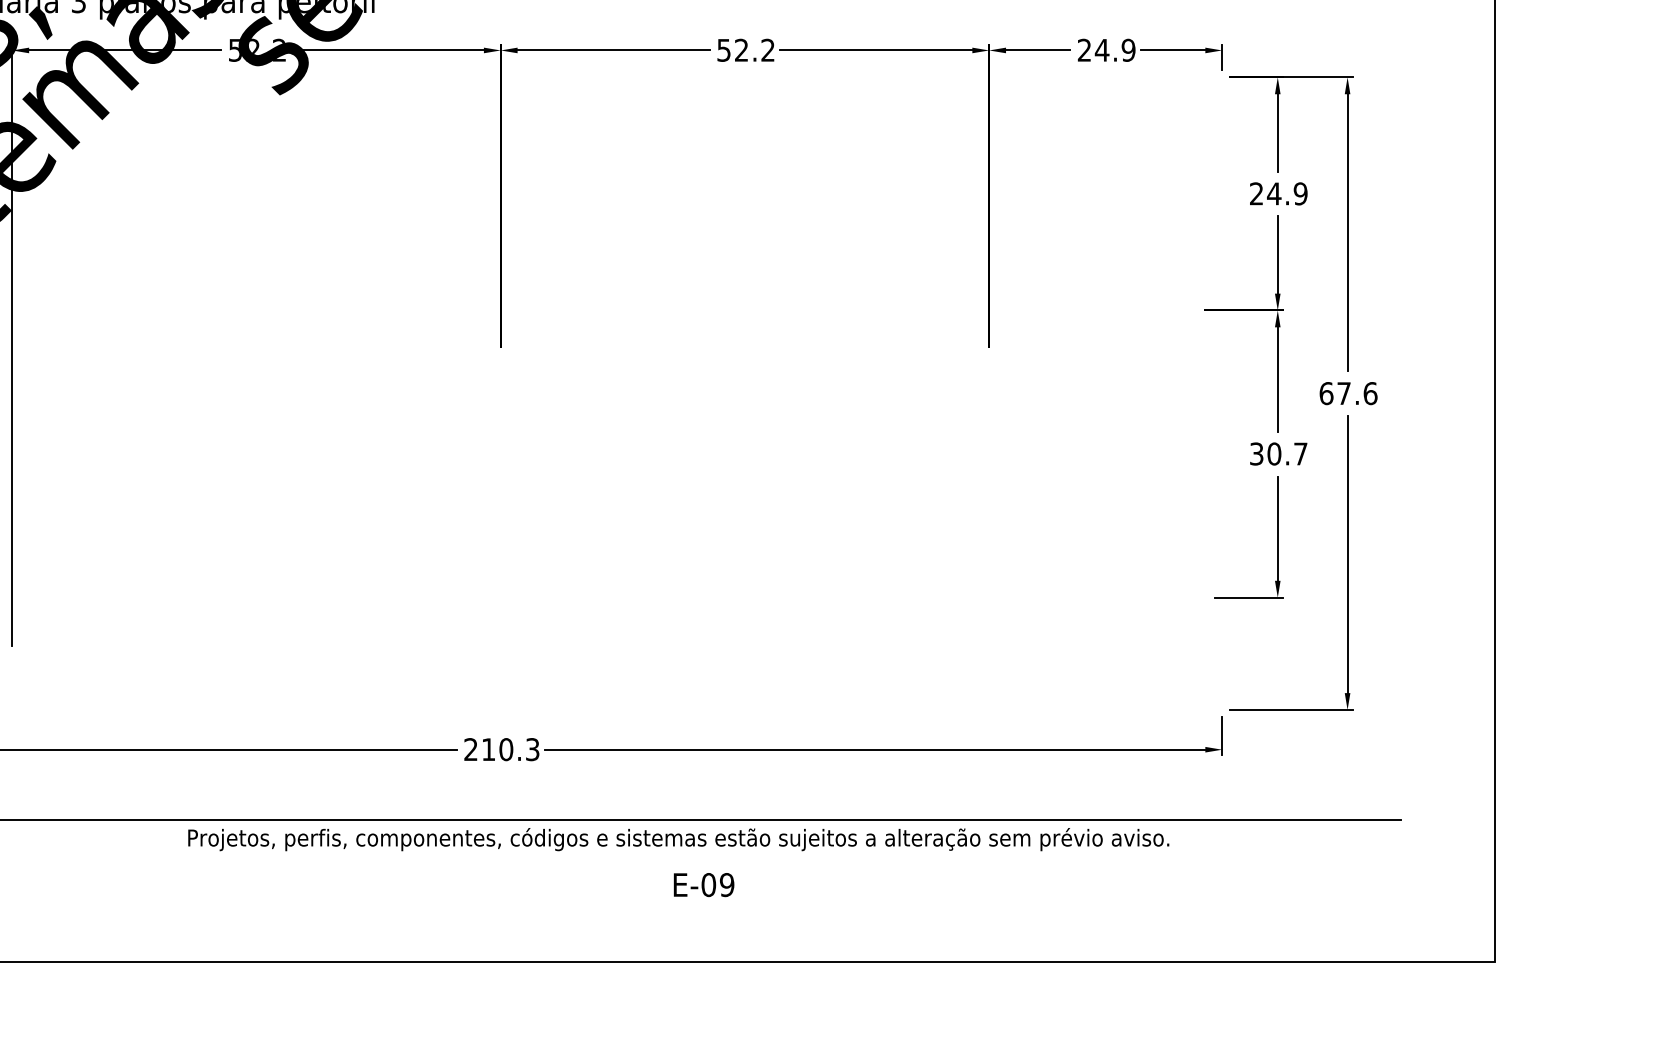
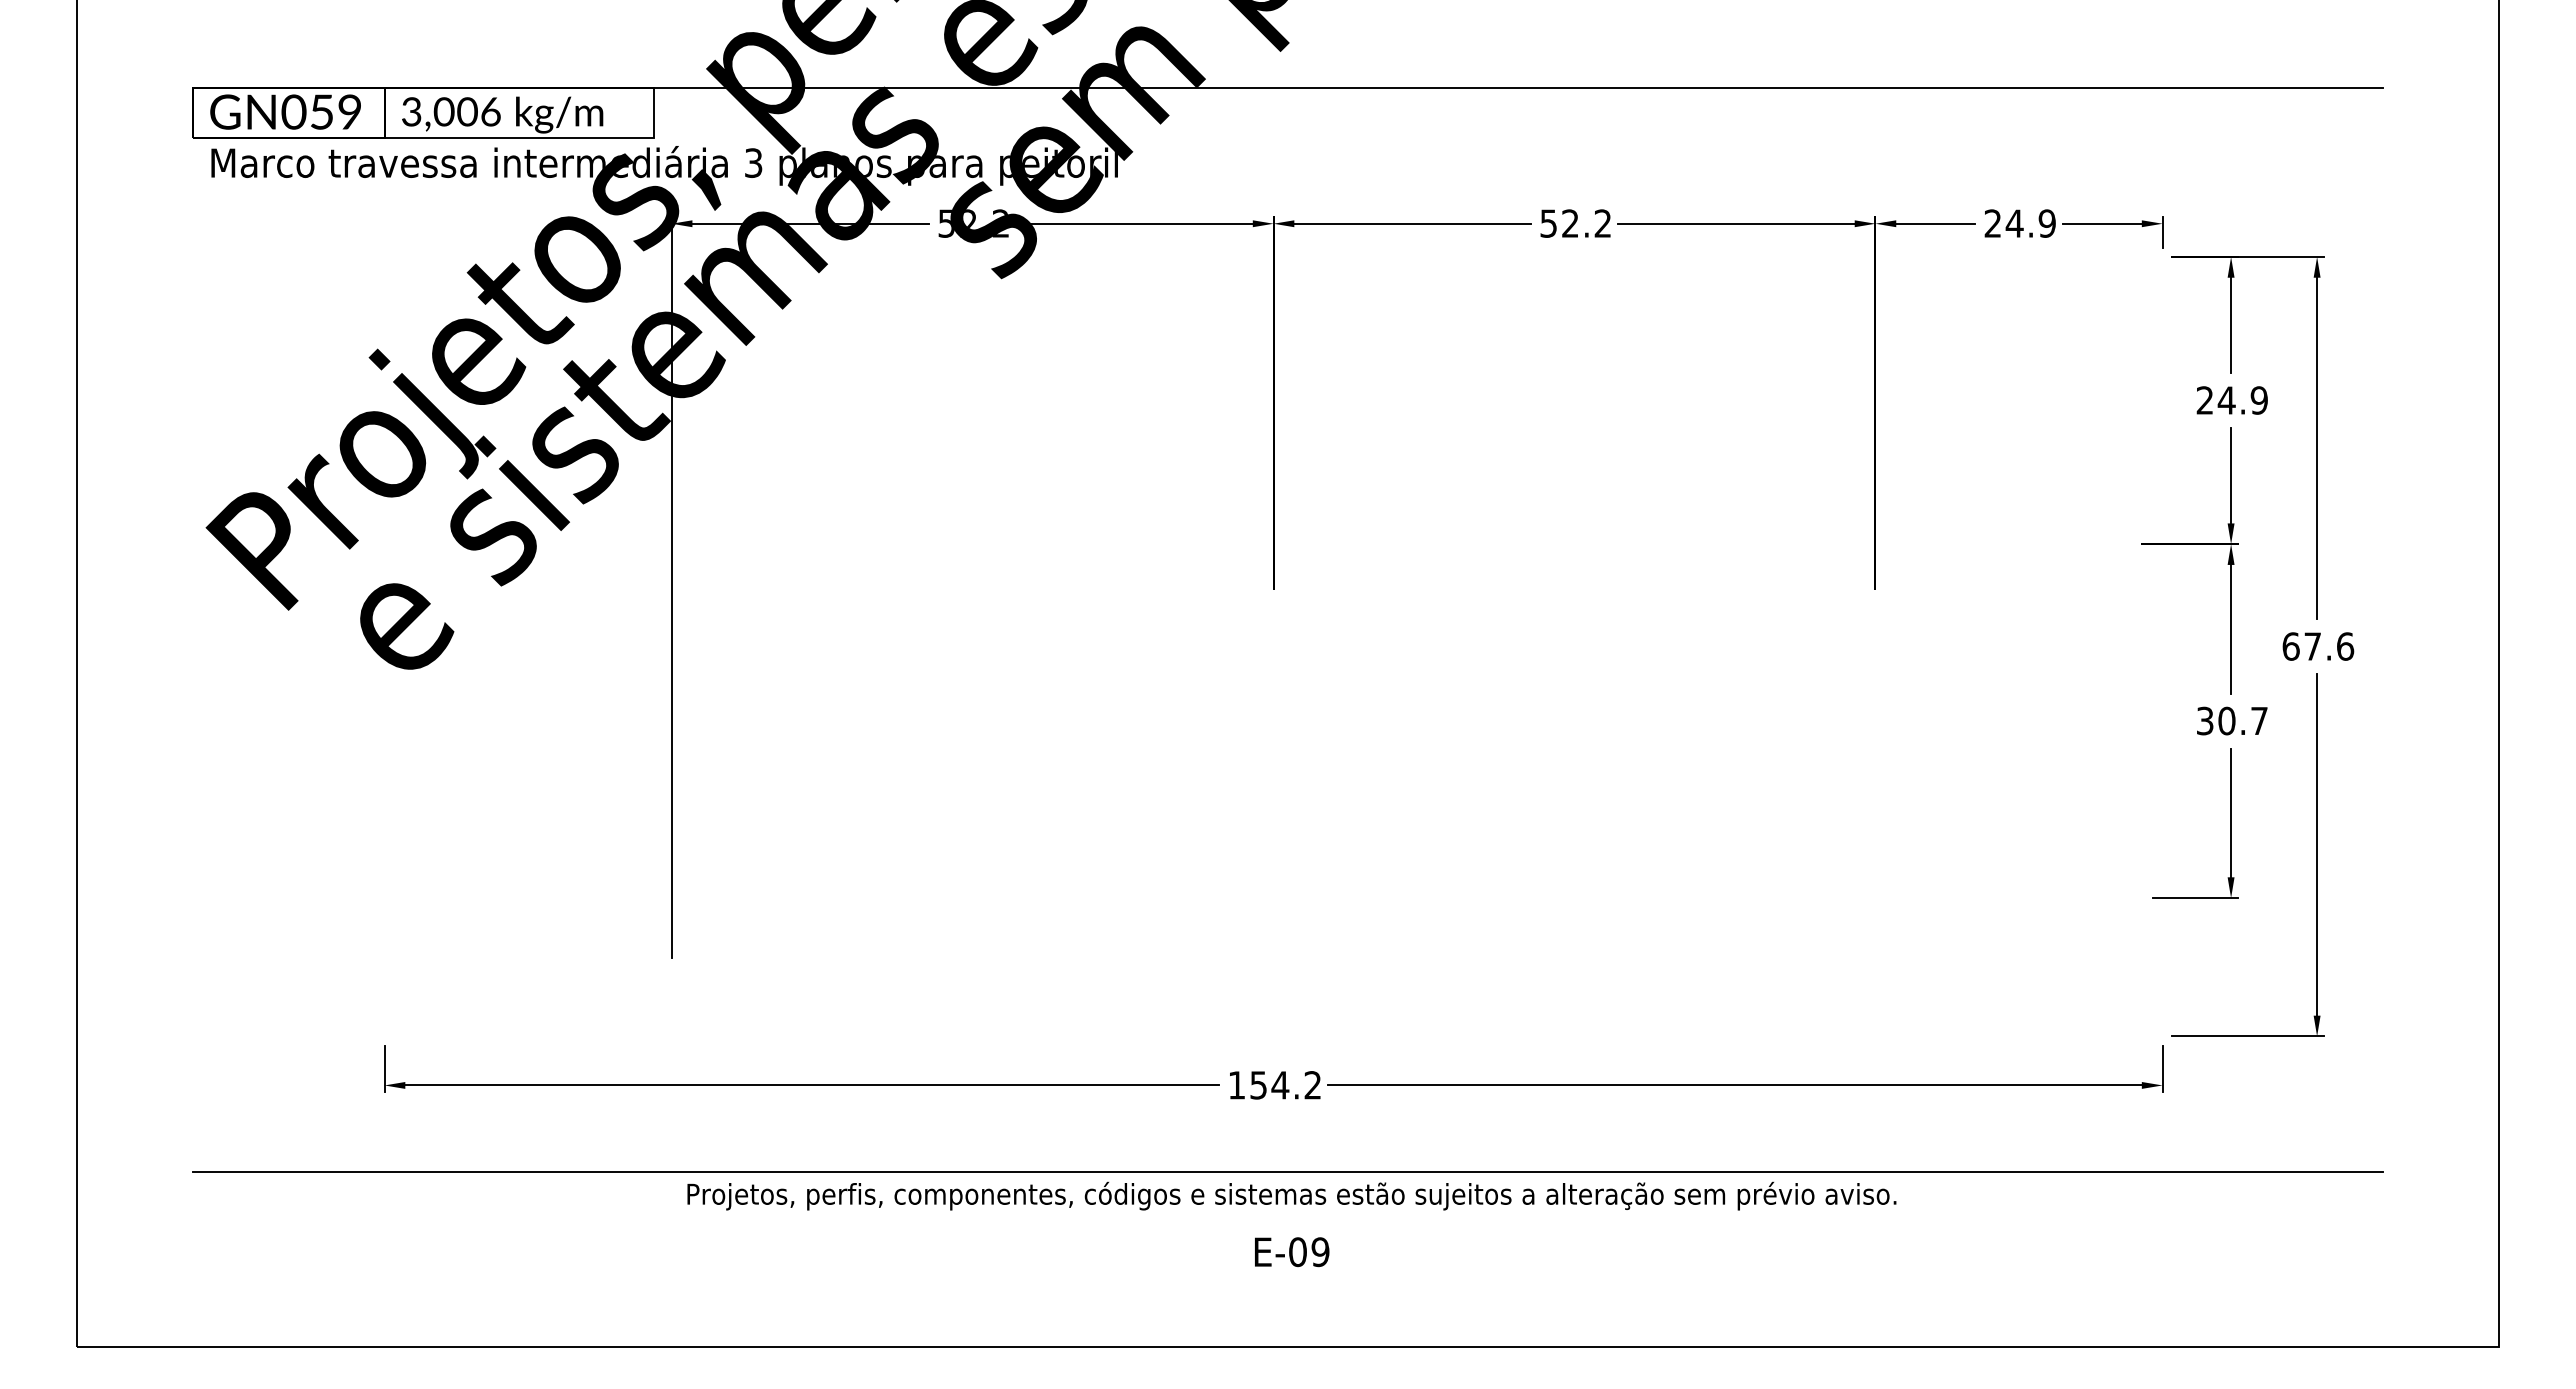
text: (501, 749) -> (1274, 1085), 210.3 -> 154.2
text: (678, 839) -> (1291, 1195), moved
text: (704, 885) -> (1292, 1252), moved

